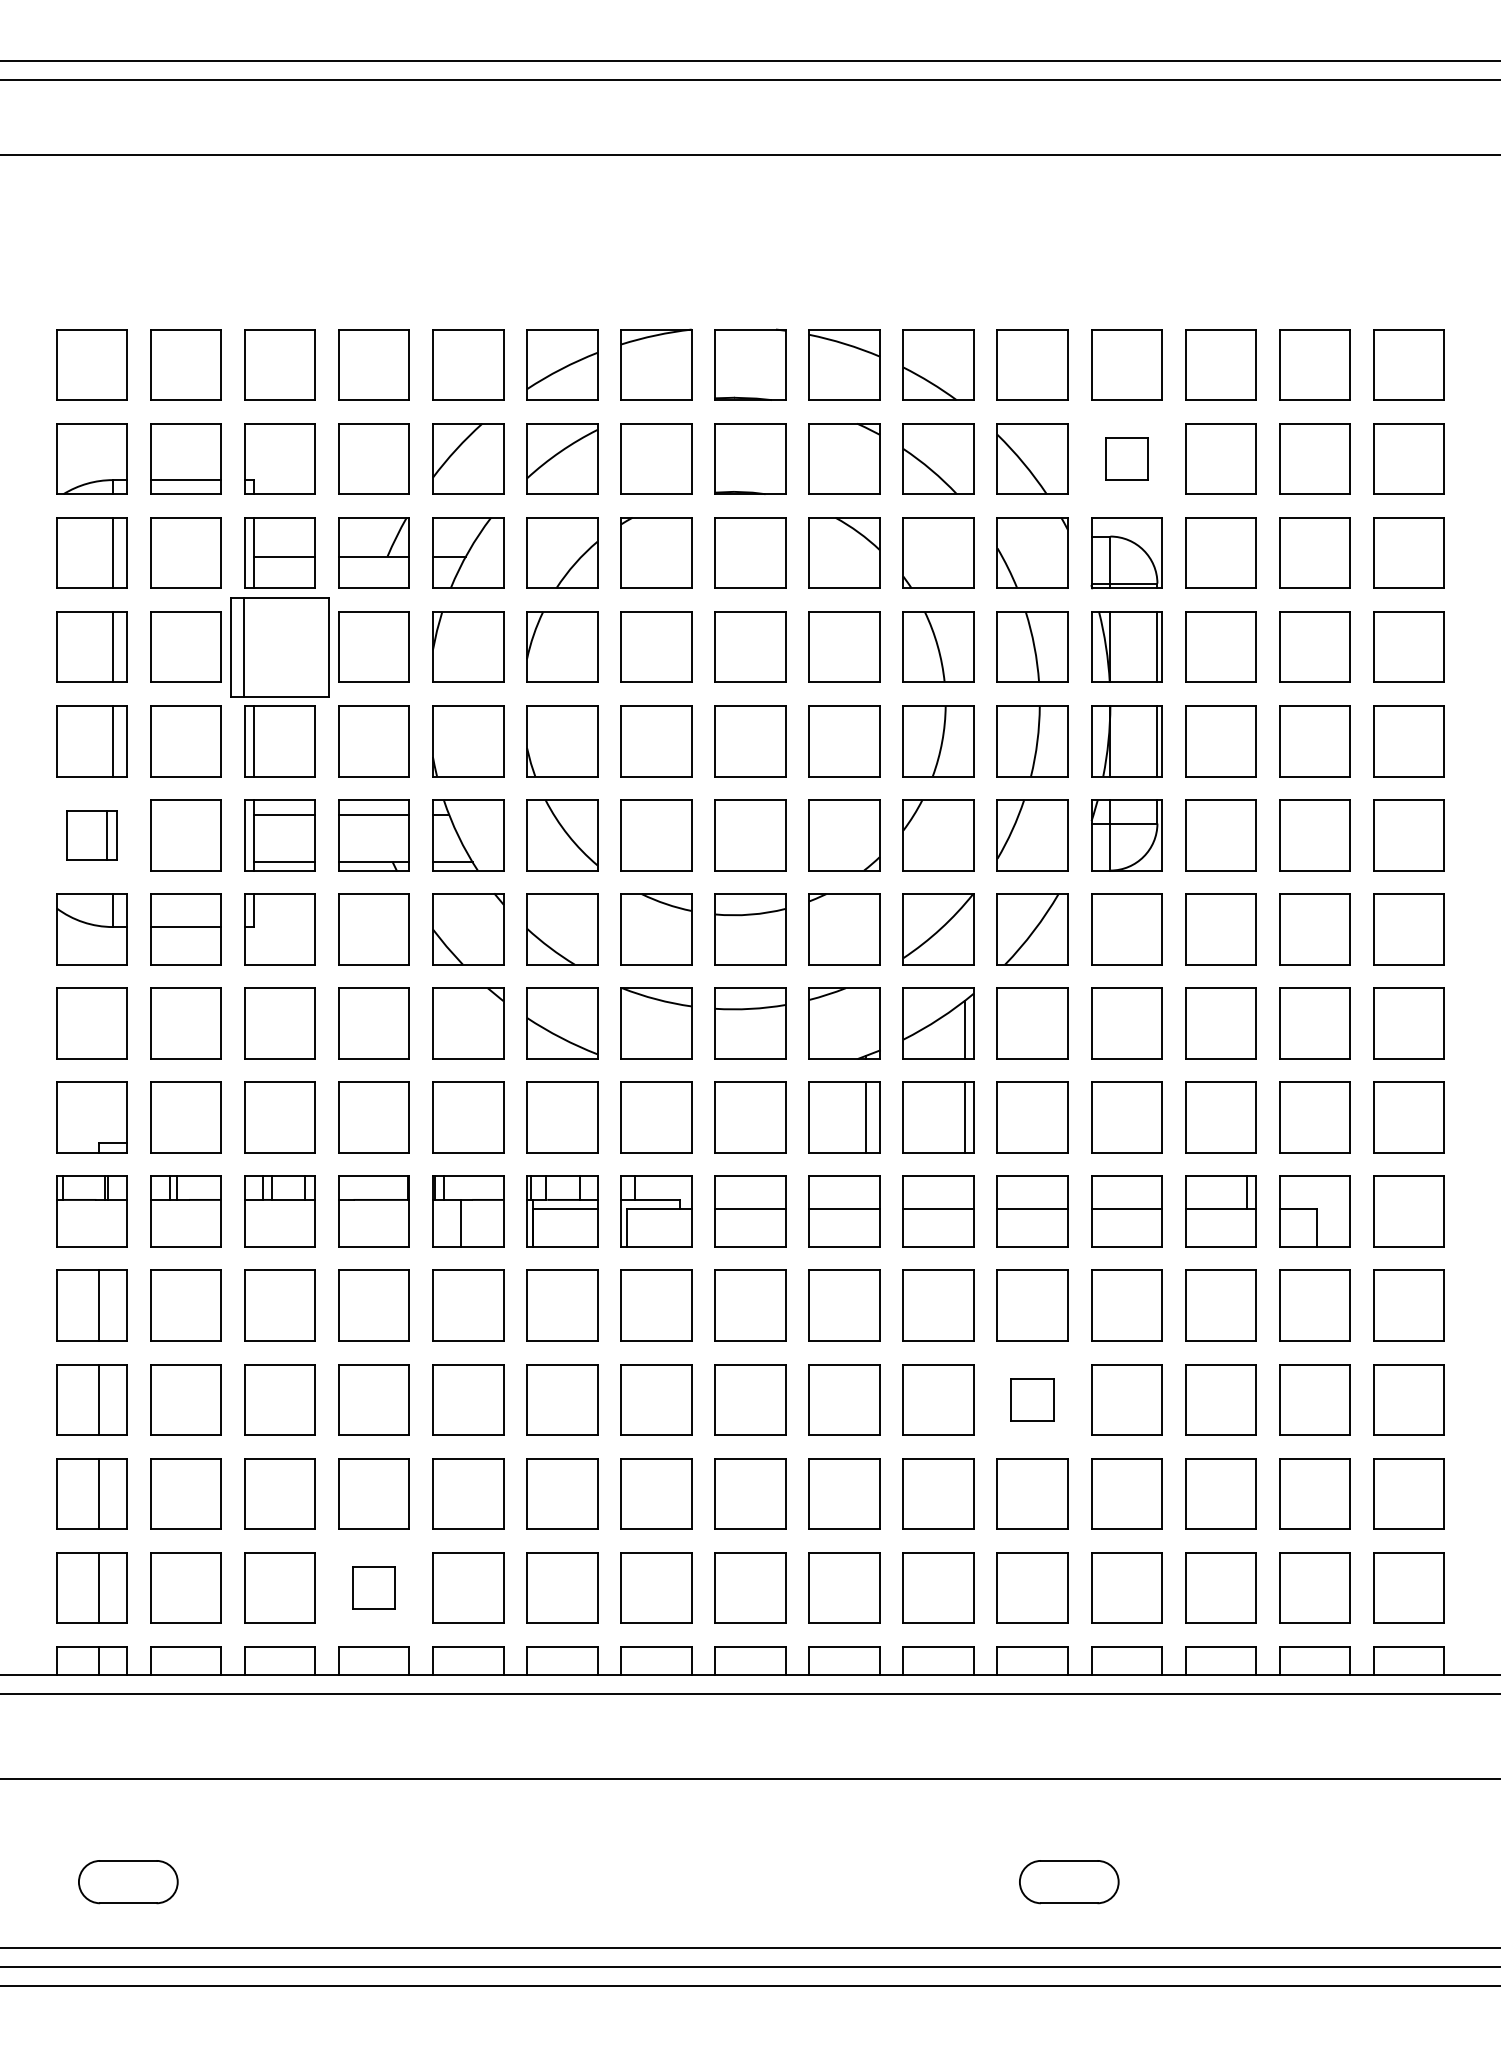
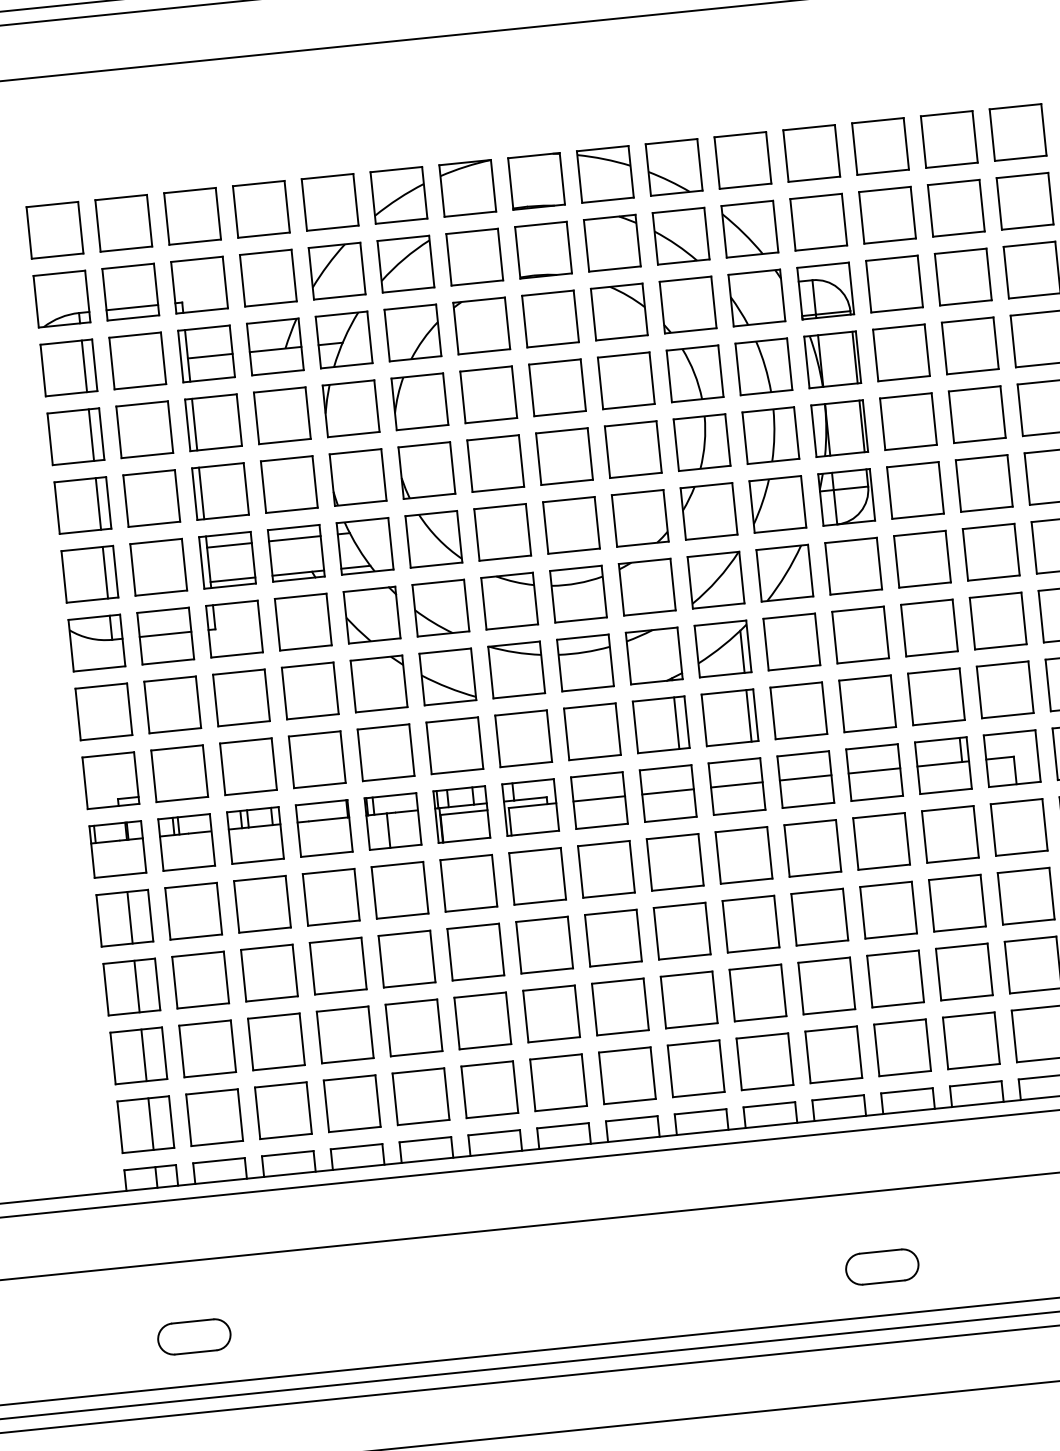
part: (1126, 458) -> (818, 221), size x1.67
part: (279, 646) -> (213, 422), size x0.71
part: (91, 835) -> (89, 574), size x1.43
part: (1032, 1399) -> (819, 916), size x1.67
part: (373, 1587) -> (351, 1103), size x1.67

